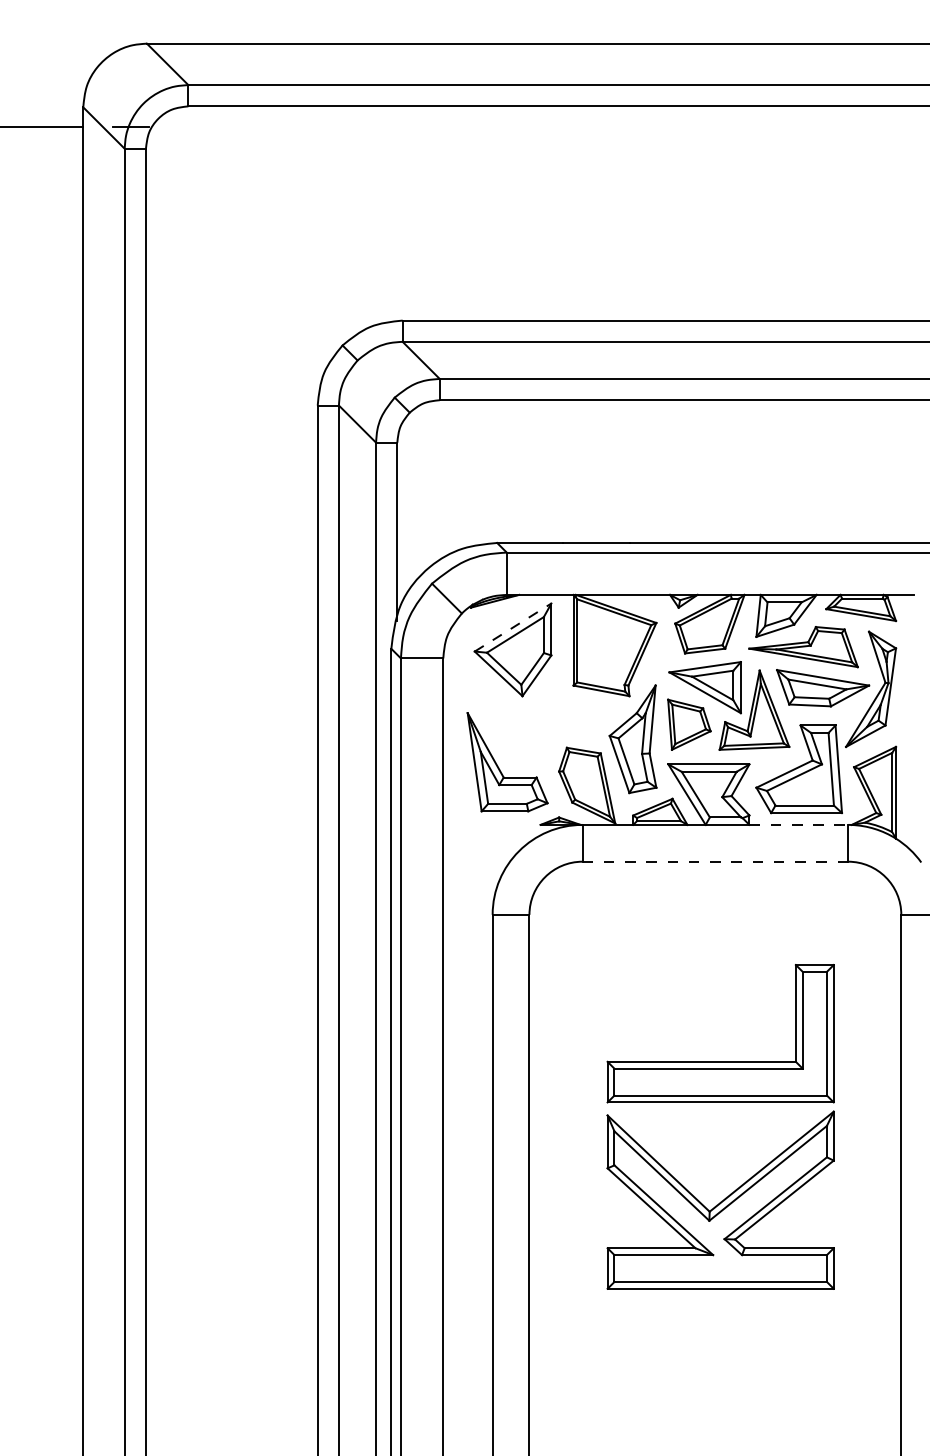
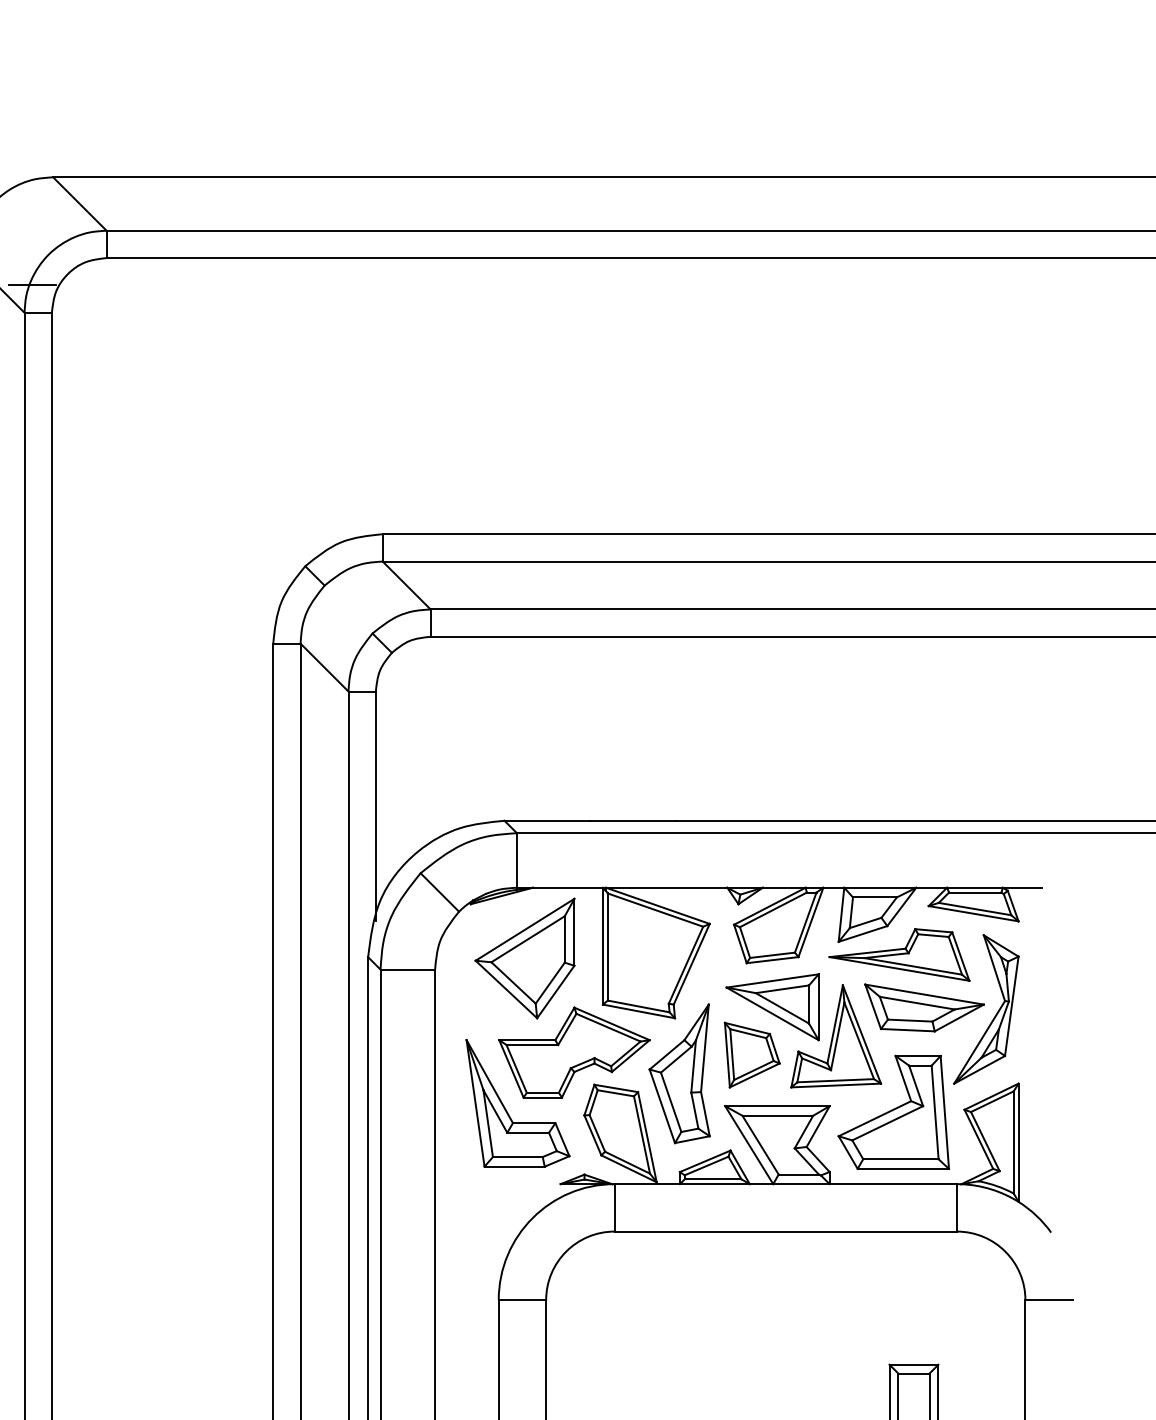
line: (513, 627) -> (525, 929), dashed -> solid
part: (551, 722) -> (574, 1052), added
line: (799, 824) -> (894, 1183), dashed -> solid
line: (715, 861) -> (785, 1231), dashed -> solid

